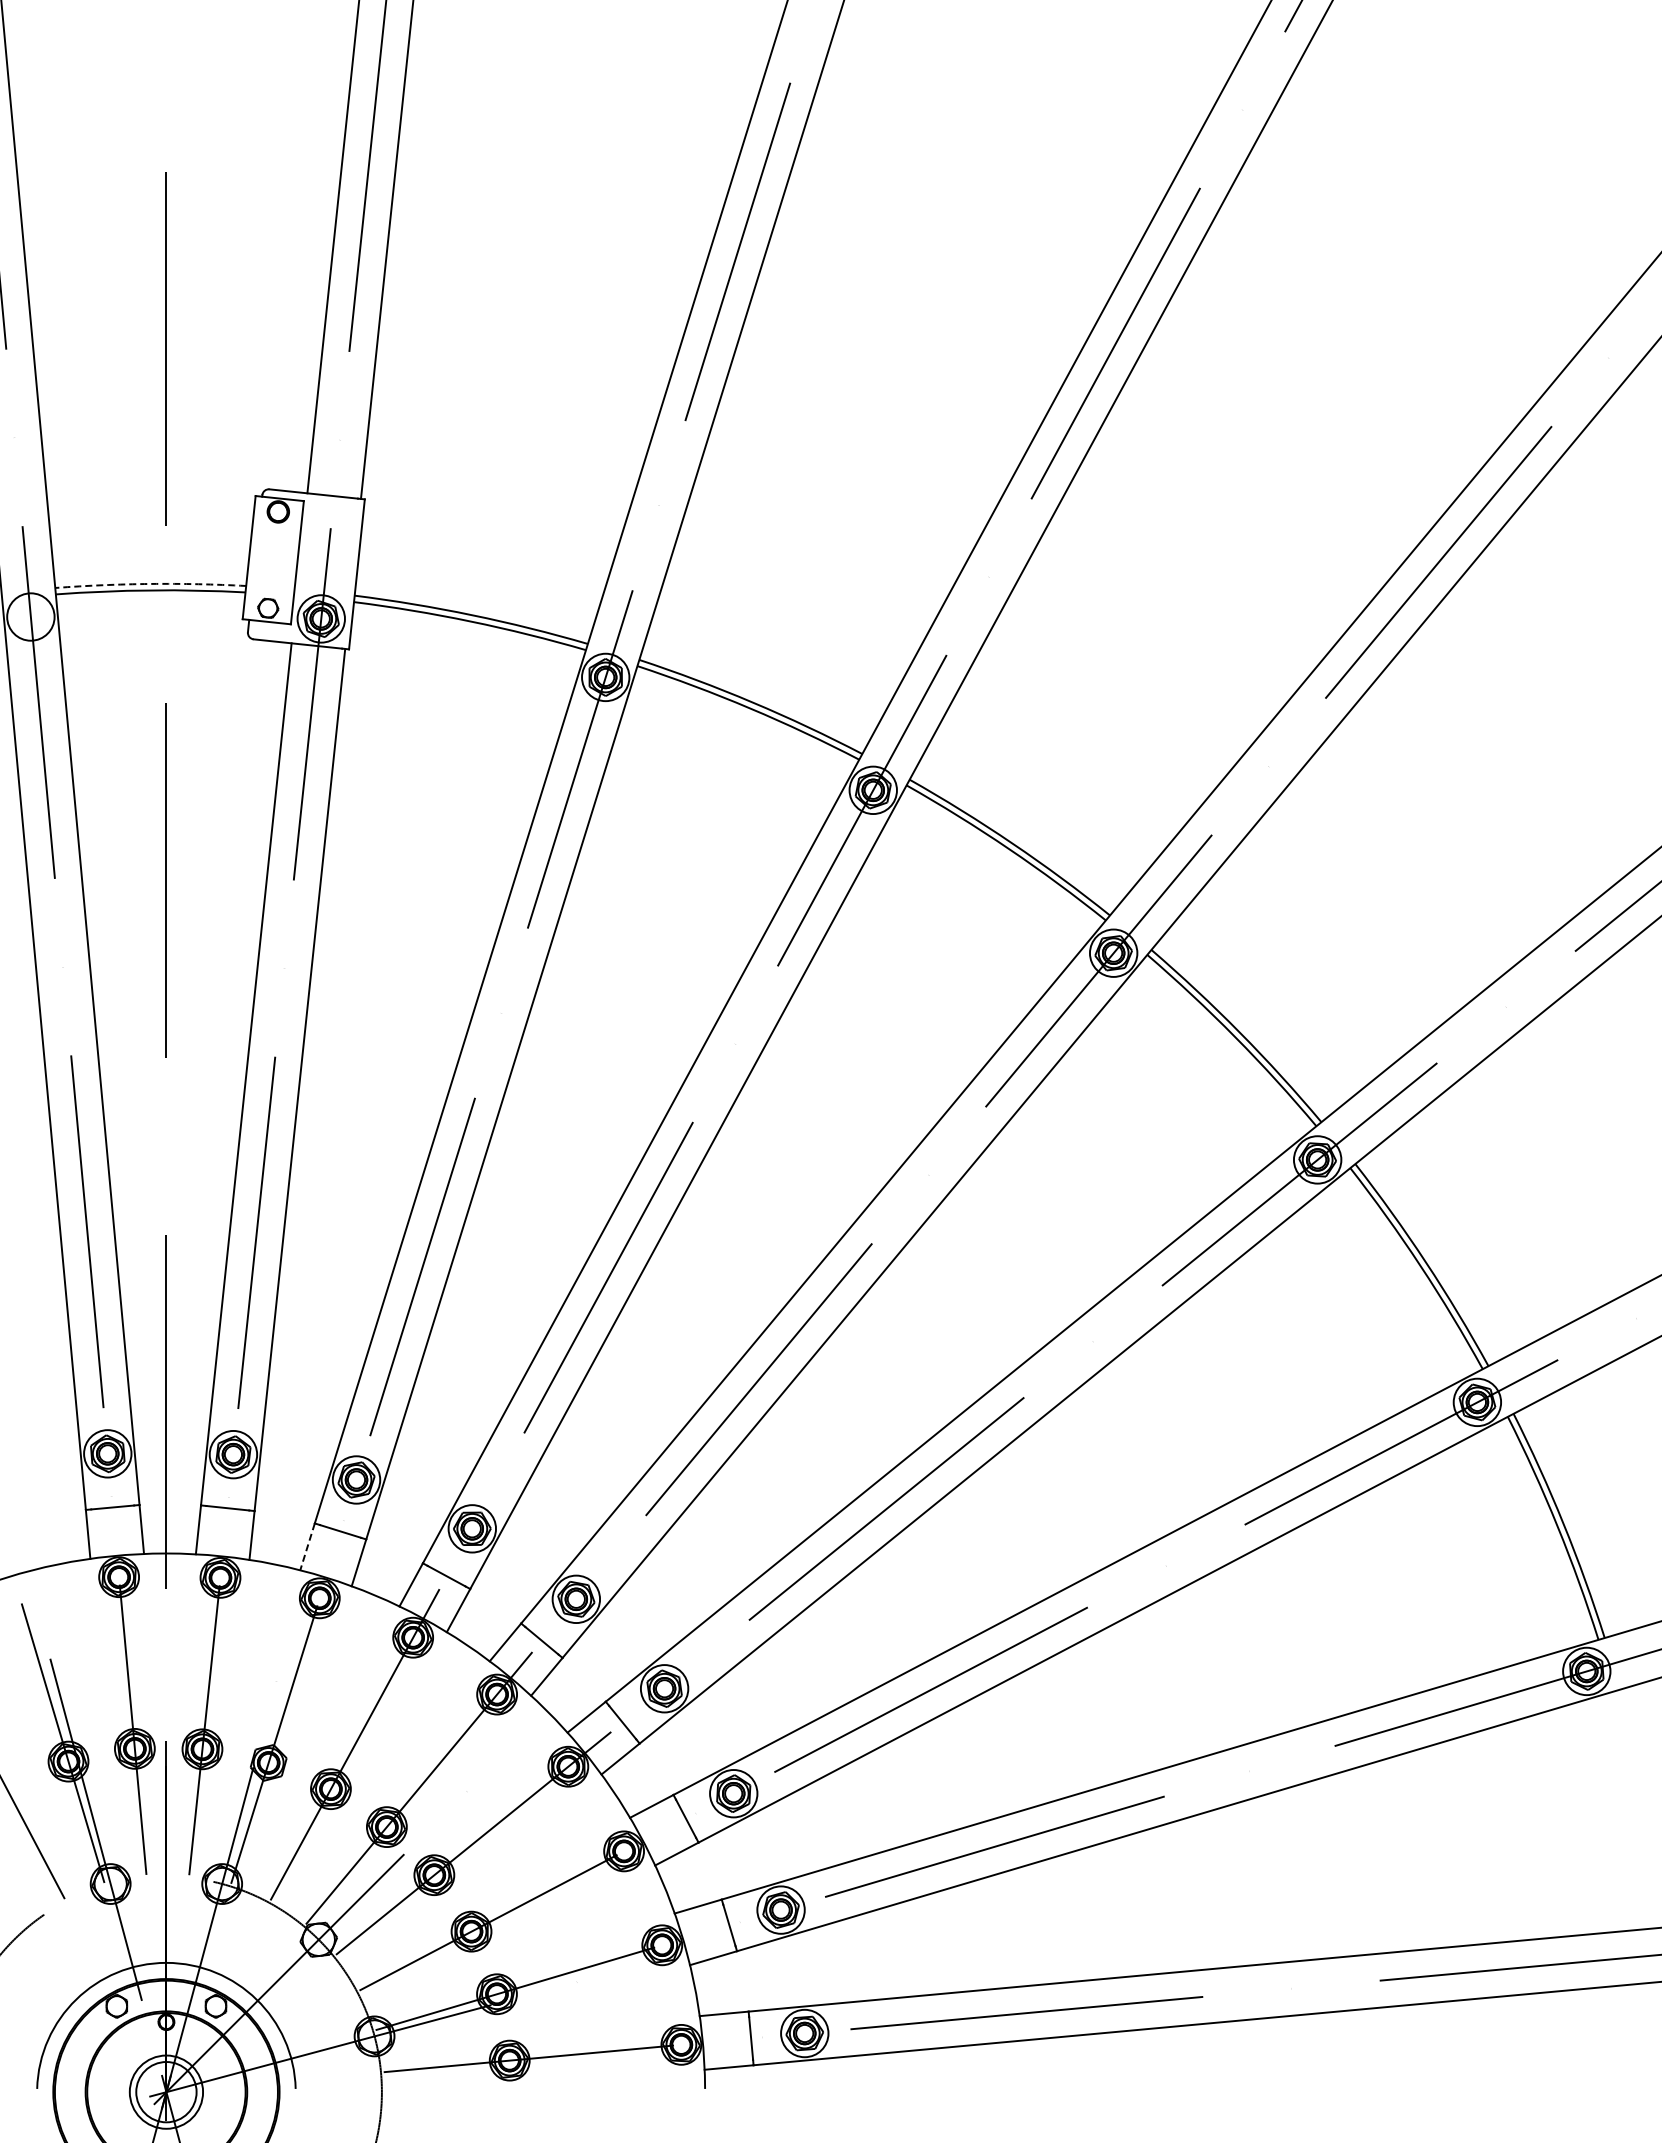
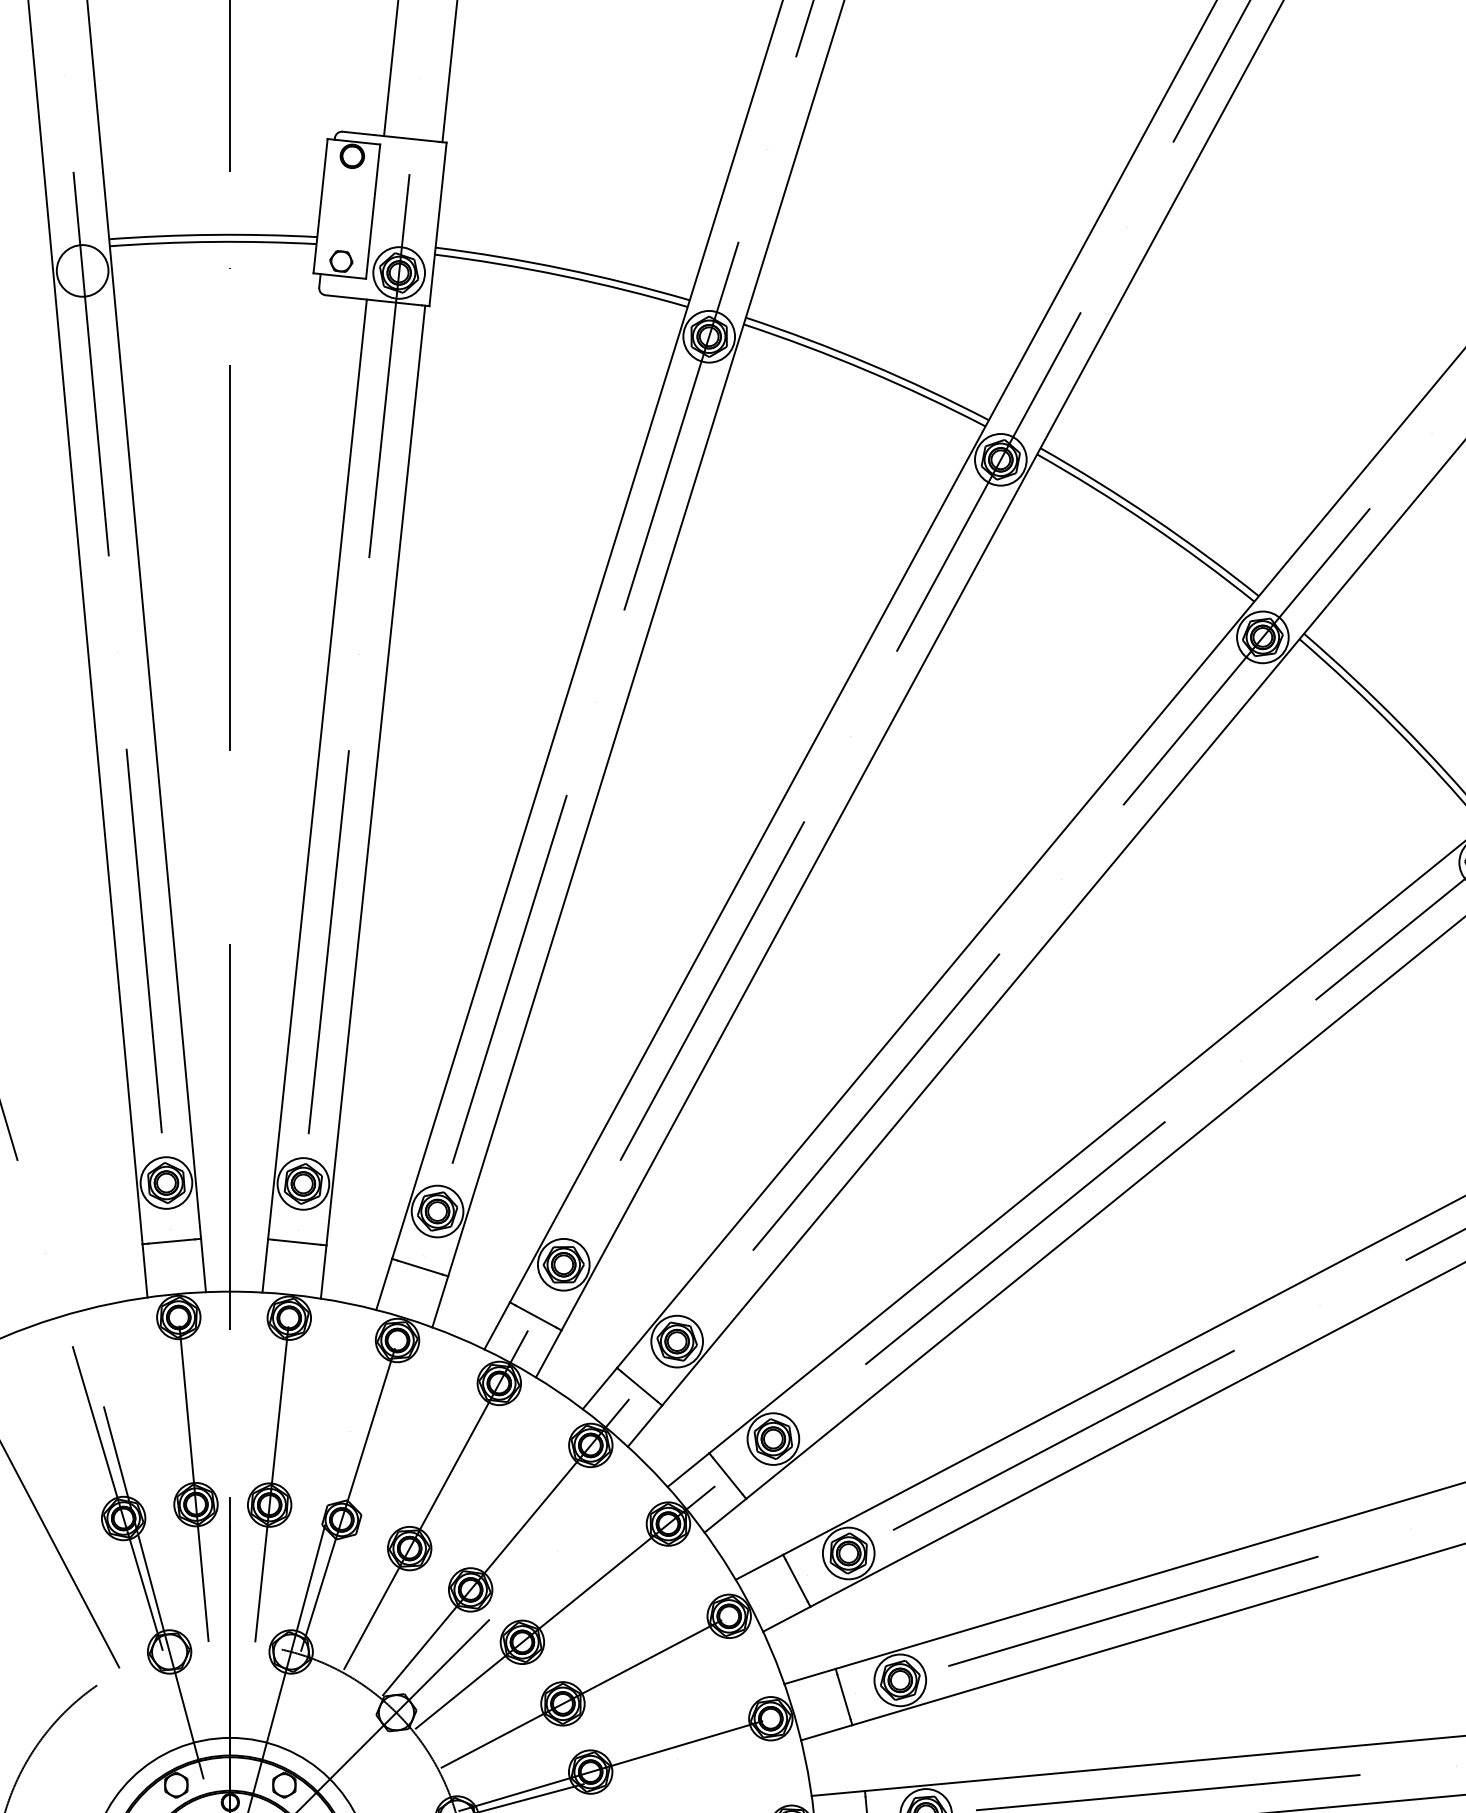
arc: (150, 583) -> (213, 234), dashed -> solid
line: (307, 1546) -> (384, 1284), dashed -> solid

